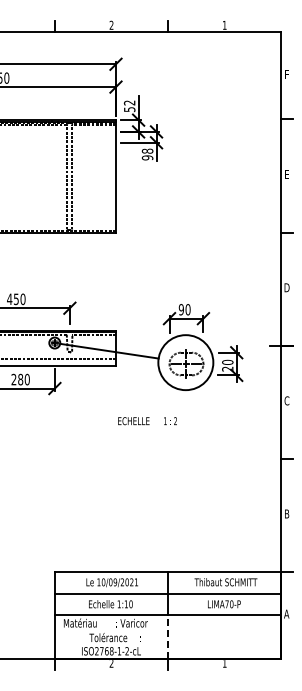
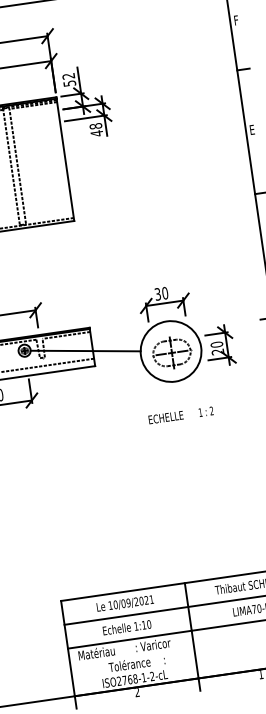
text: (147, 157) -> (96, 133), 98 -> 48
text: (180, 309) -> (156, 294), 90 -> 30
text: (147, 421) -> (181, 415), moved
line: (168, 637) -> (195, 654), dashed -> solid

